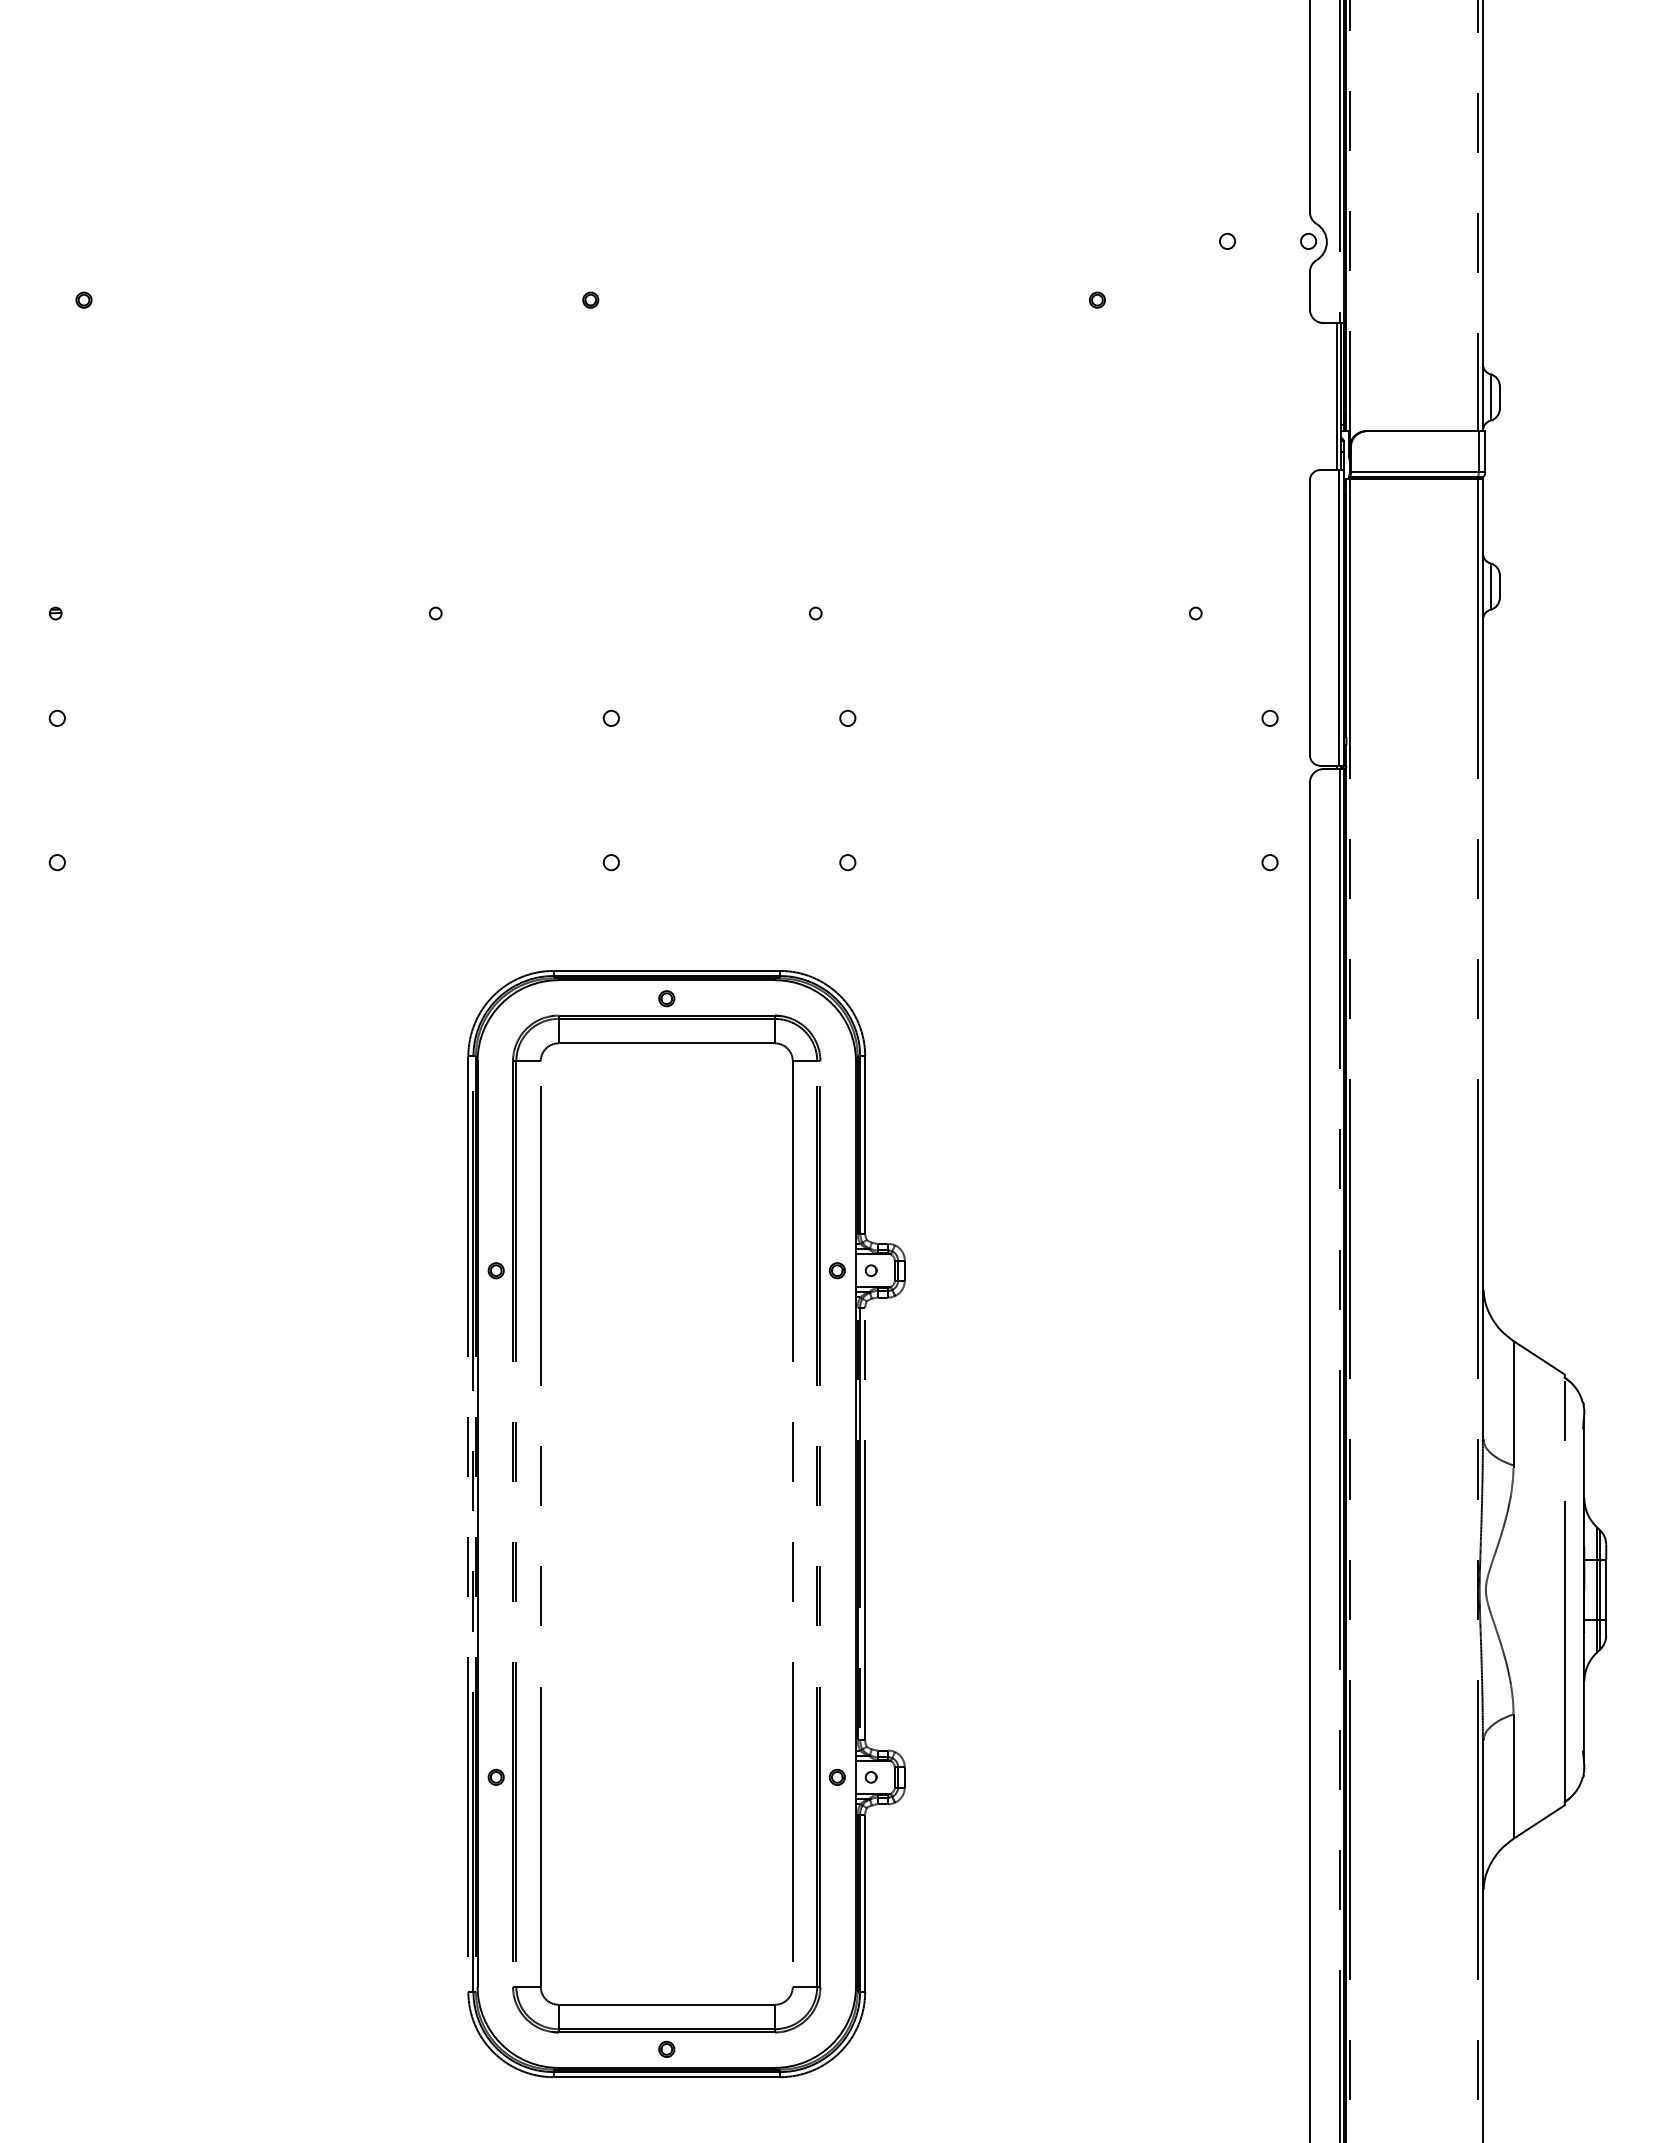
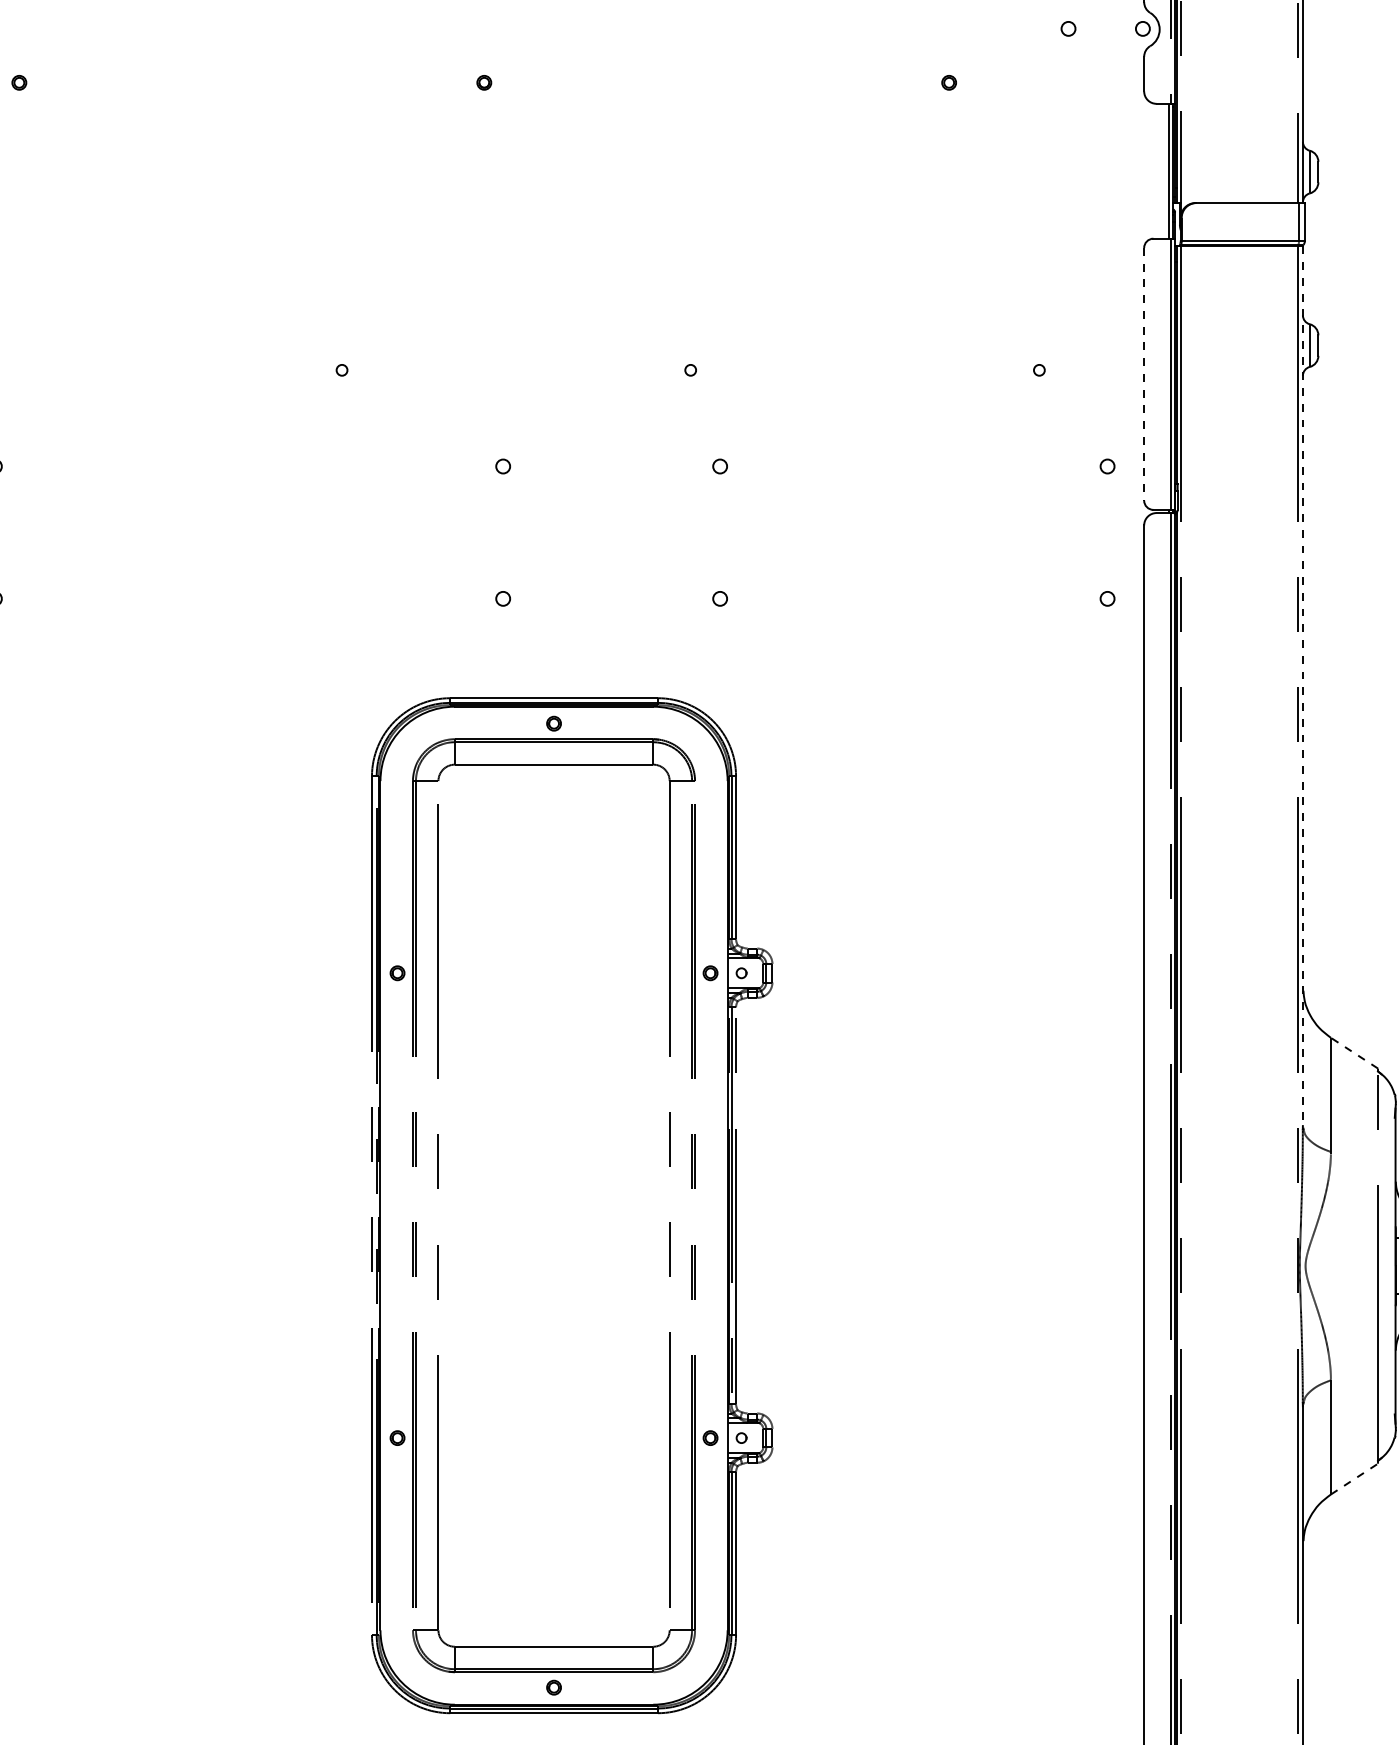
line: (1309, 617) -> (1143, 373), solid -> dashed
line: (1482, 958) -> (1302, 686), solid -> dashed
line: (1539, 1357) -> (1354, 1052), solid -> dashed
line: (1539, 1822) -> (1354, 1479), solid -> dashed

